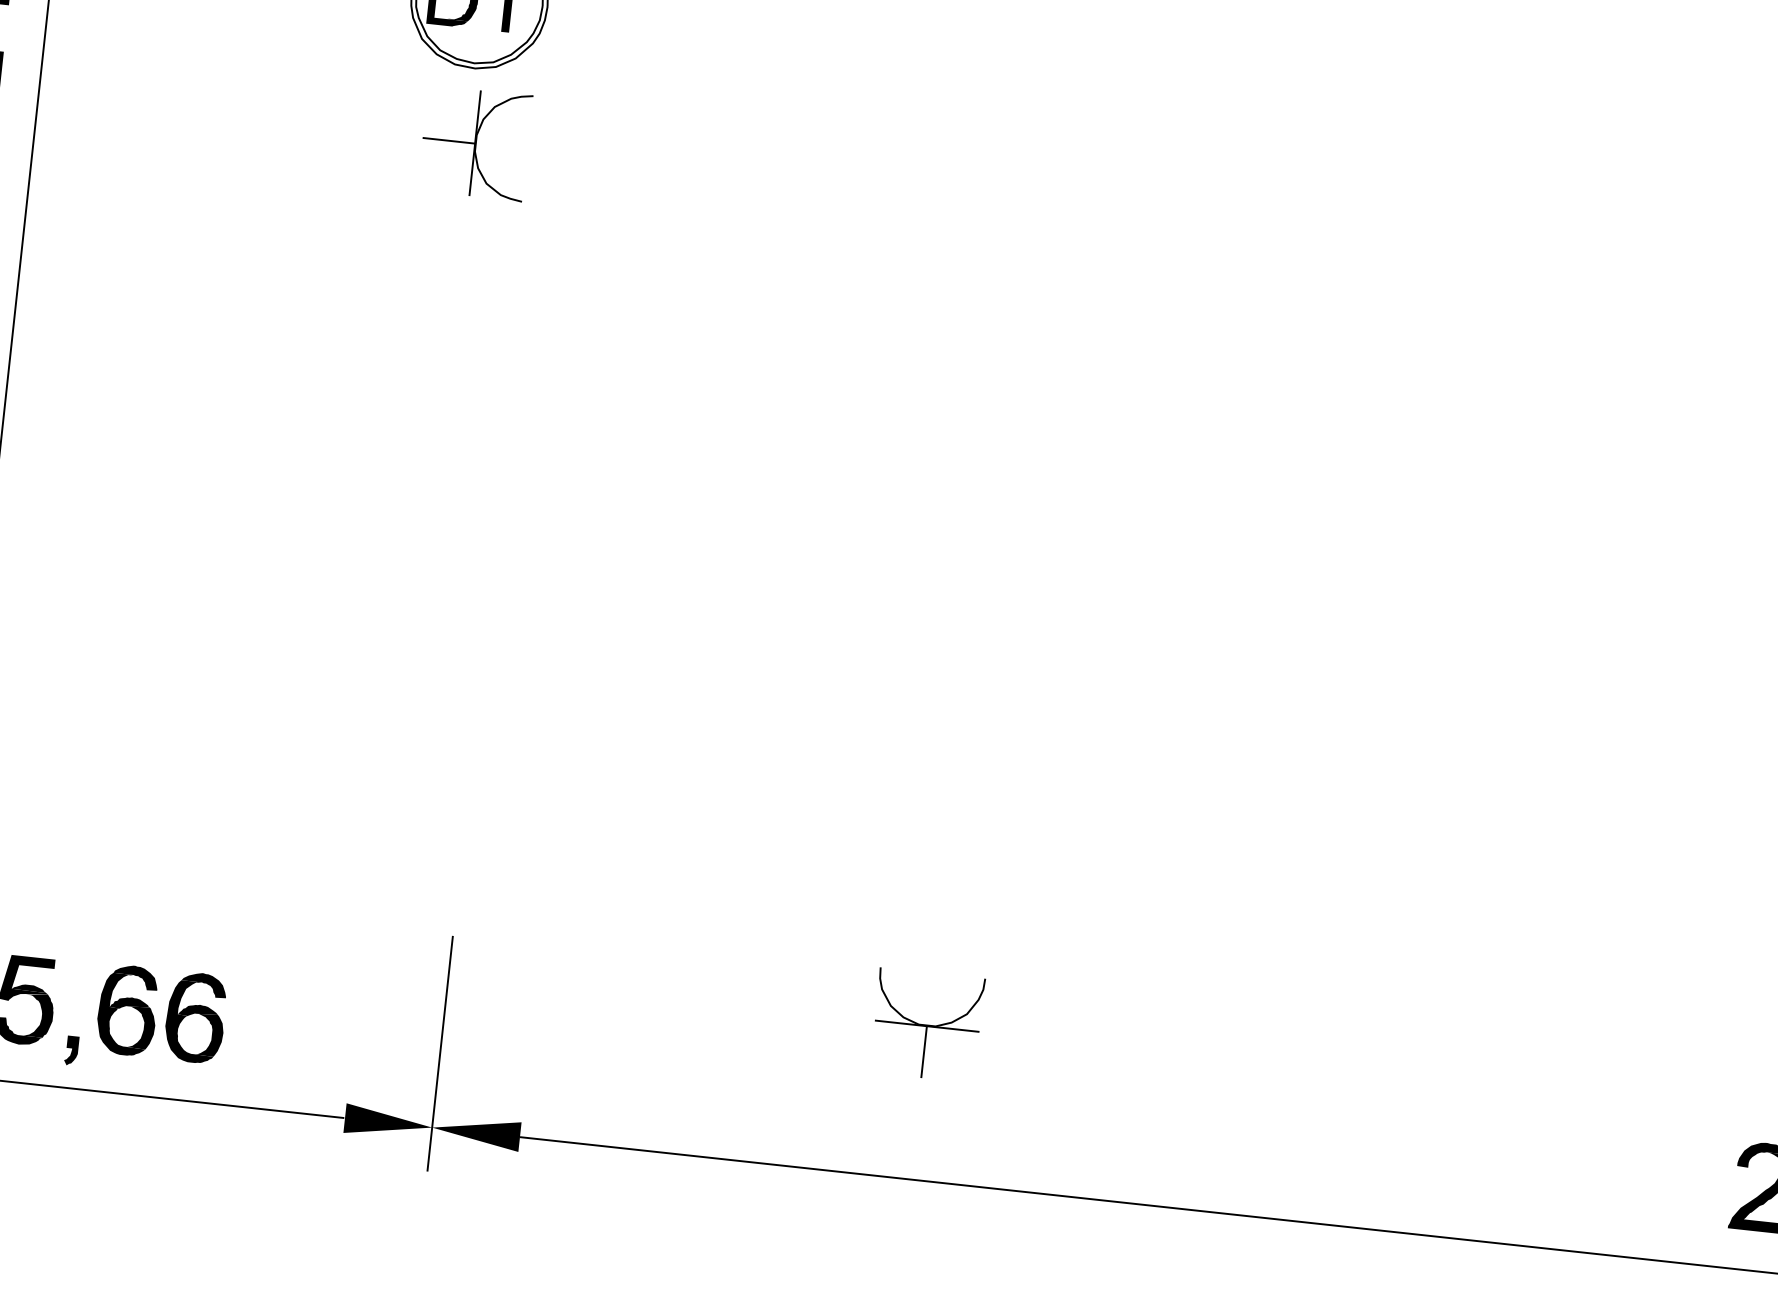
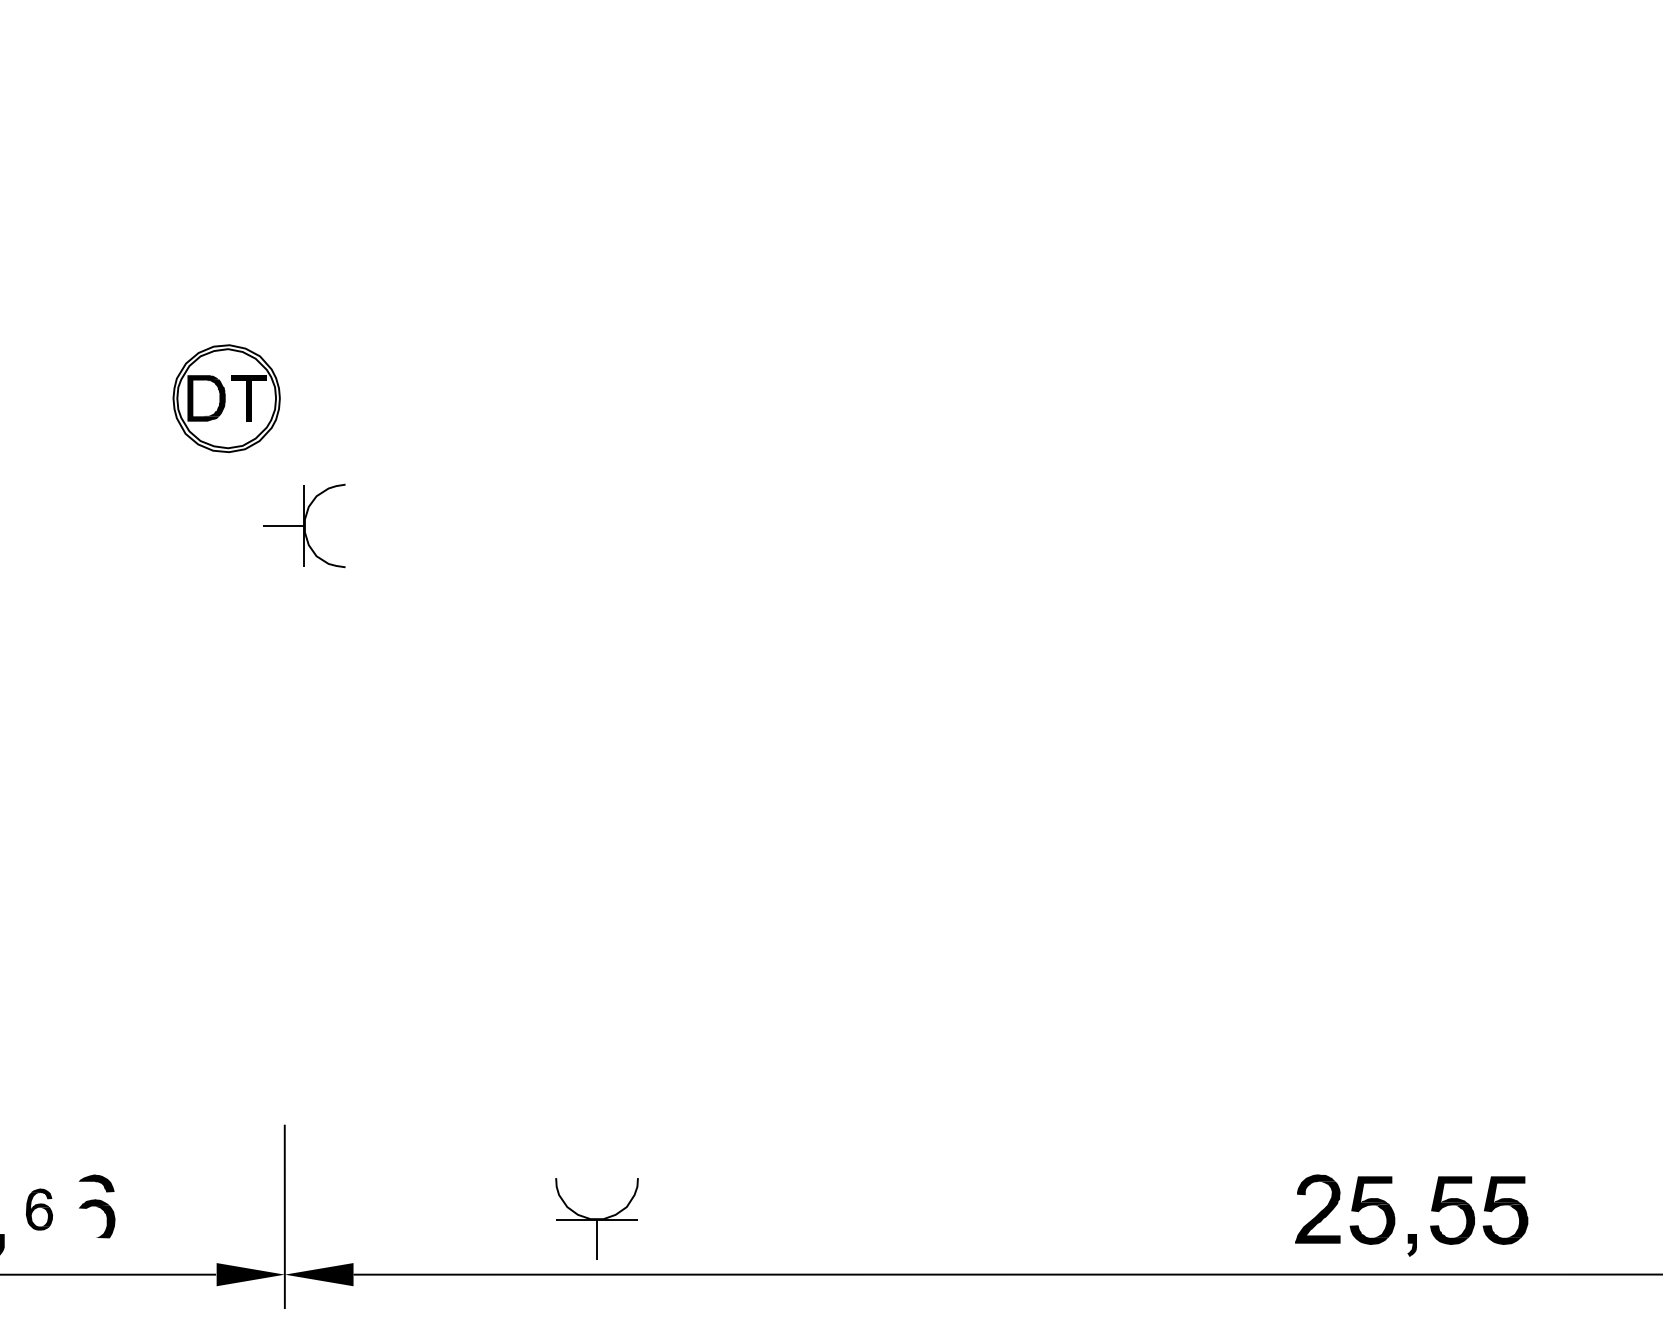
part: (475, 142) -> (304, 525), moved
part: (127, 1010) -> (39, 1209), size x0.6
fill: (191, 1021) -> (89, 1212), removed
part: (926, 1024) -> (596, 1218), moved

